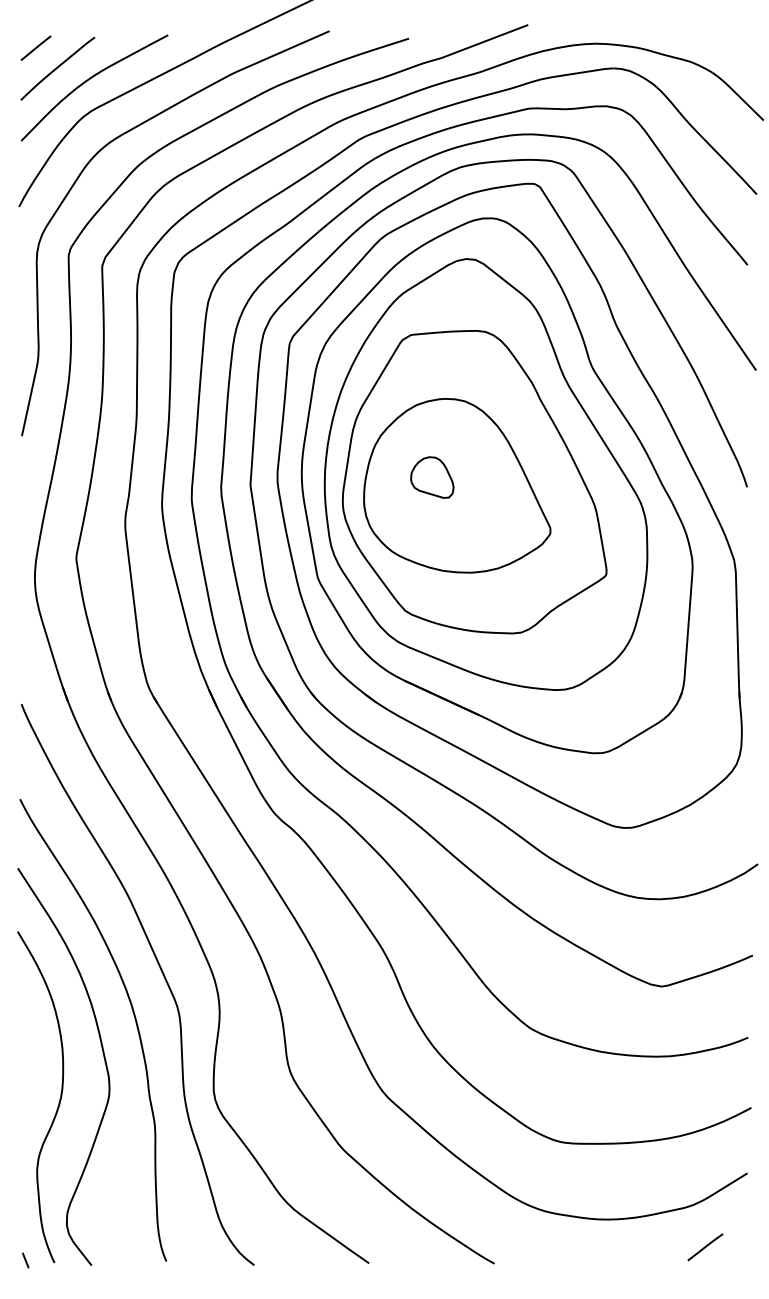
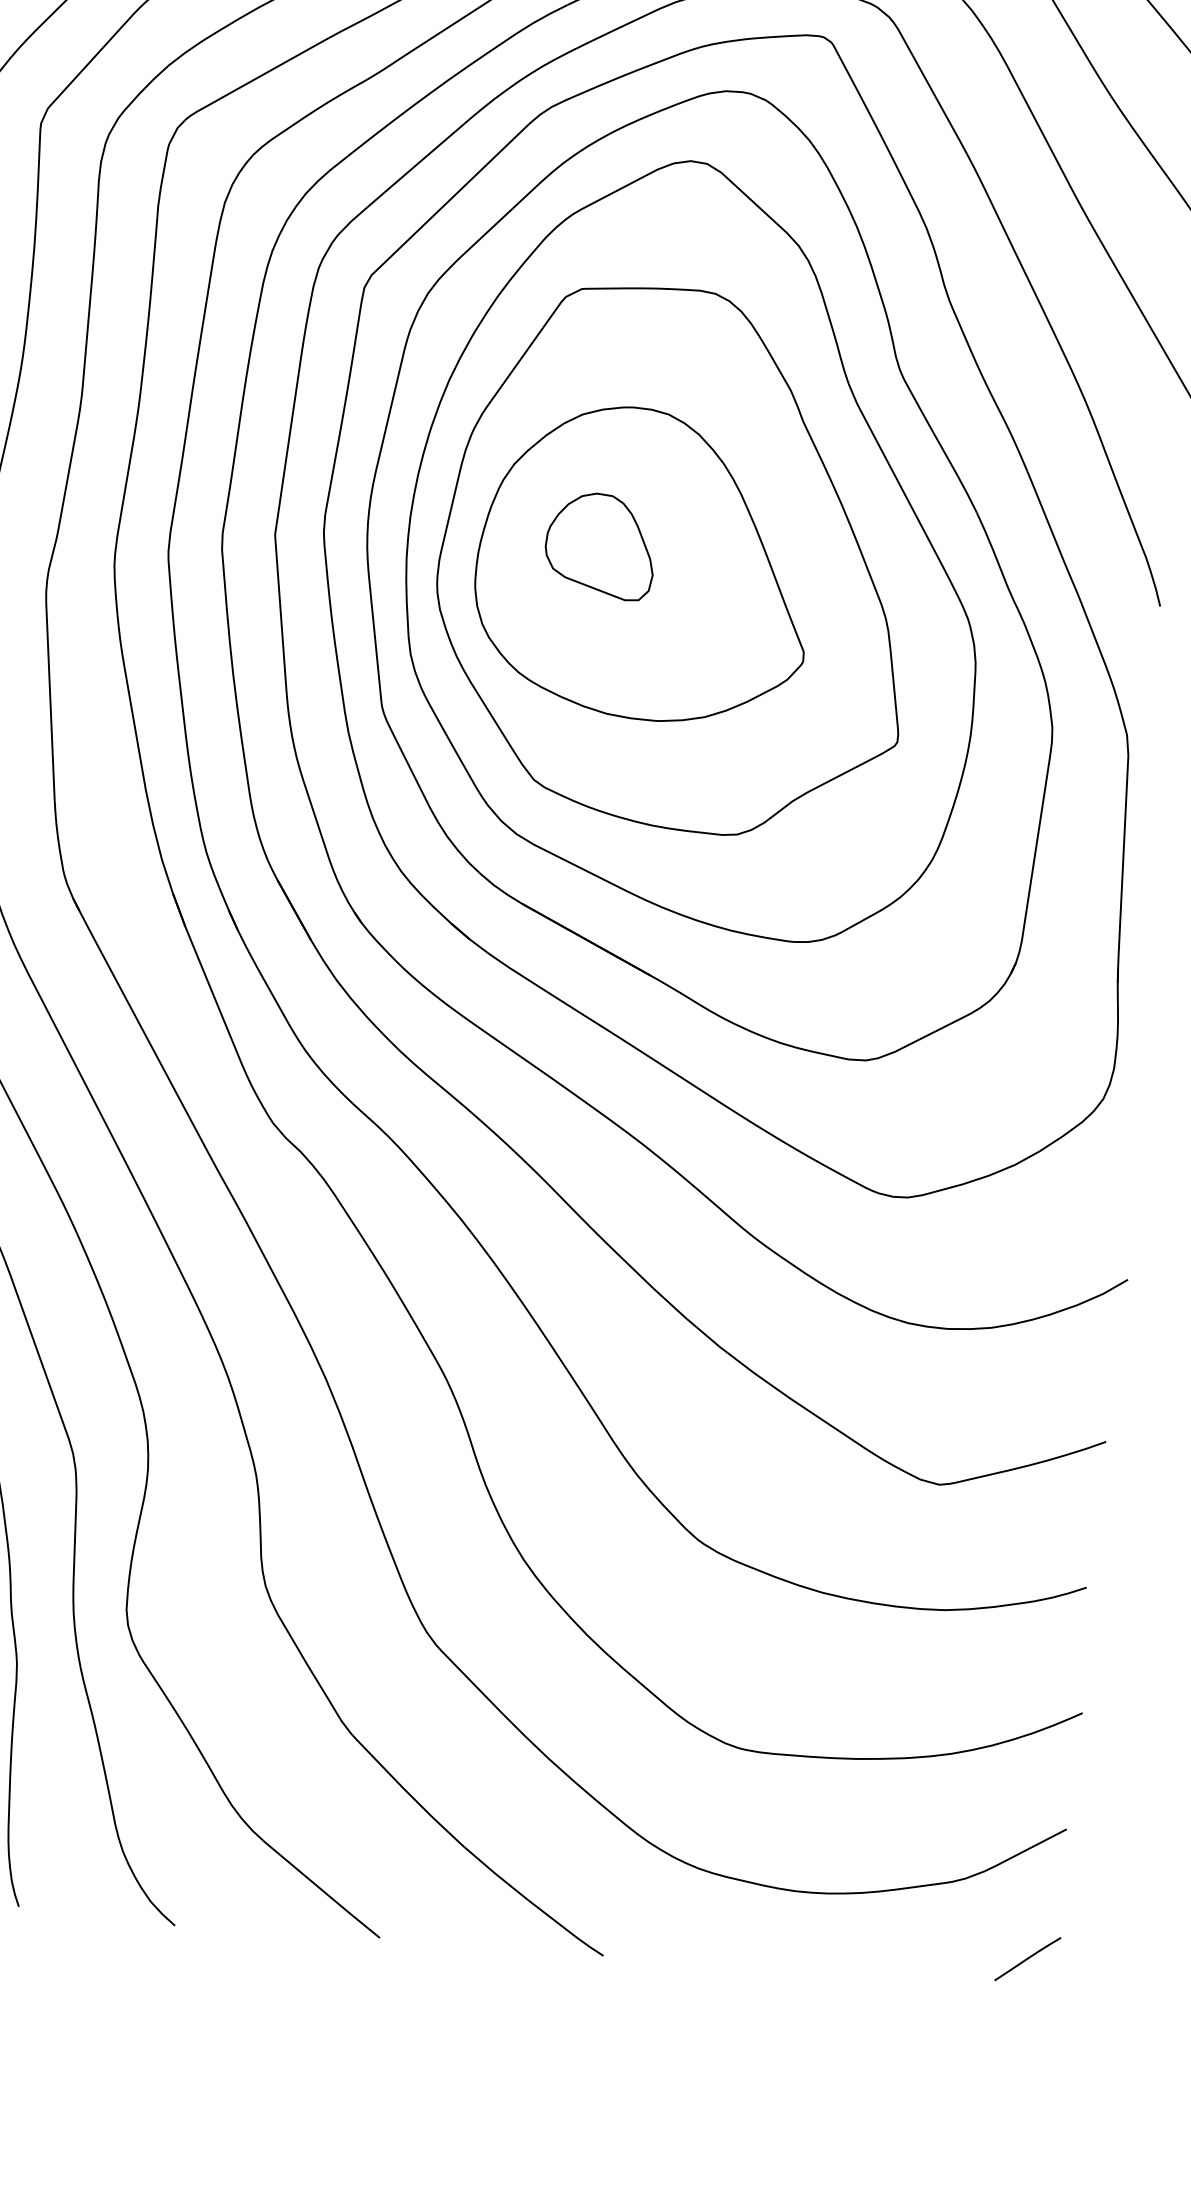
part: (432, 477) -> (600, 545), size x1.43
line: (705, 1247) -> (1027, 1959), moved

